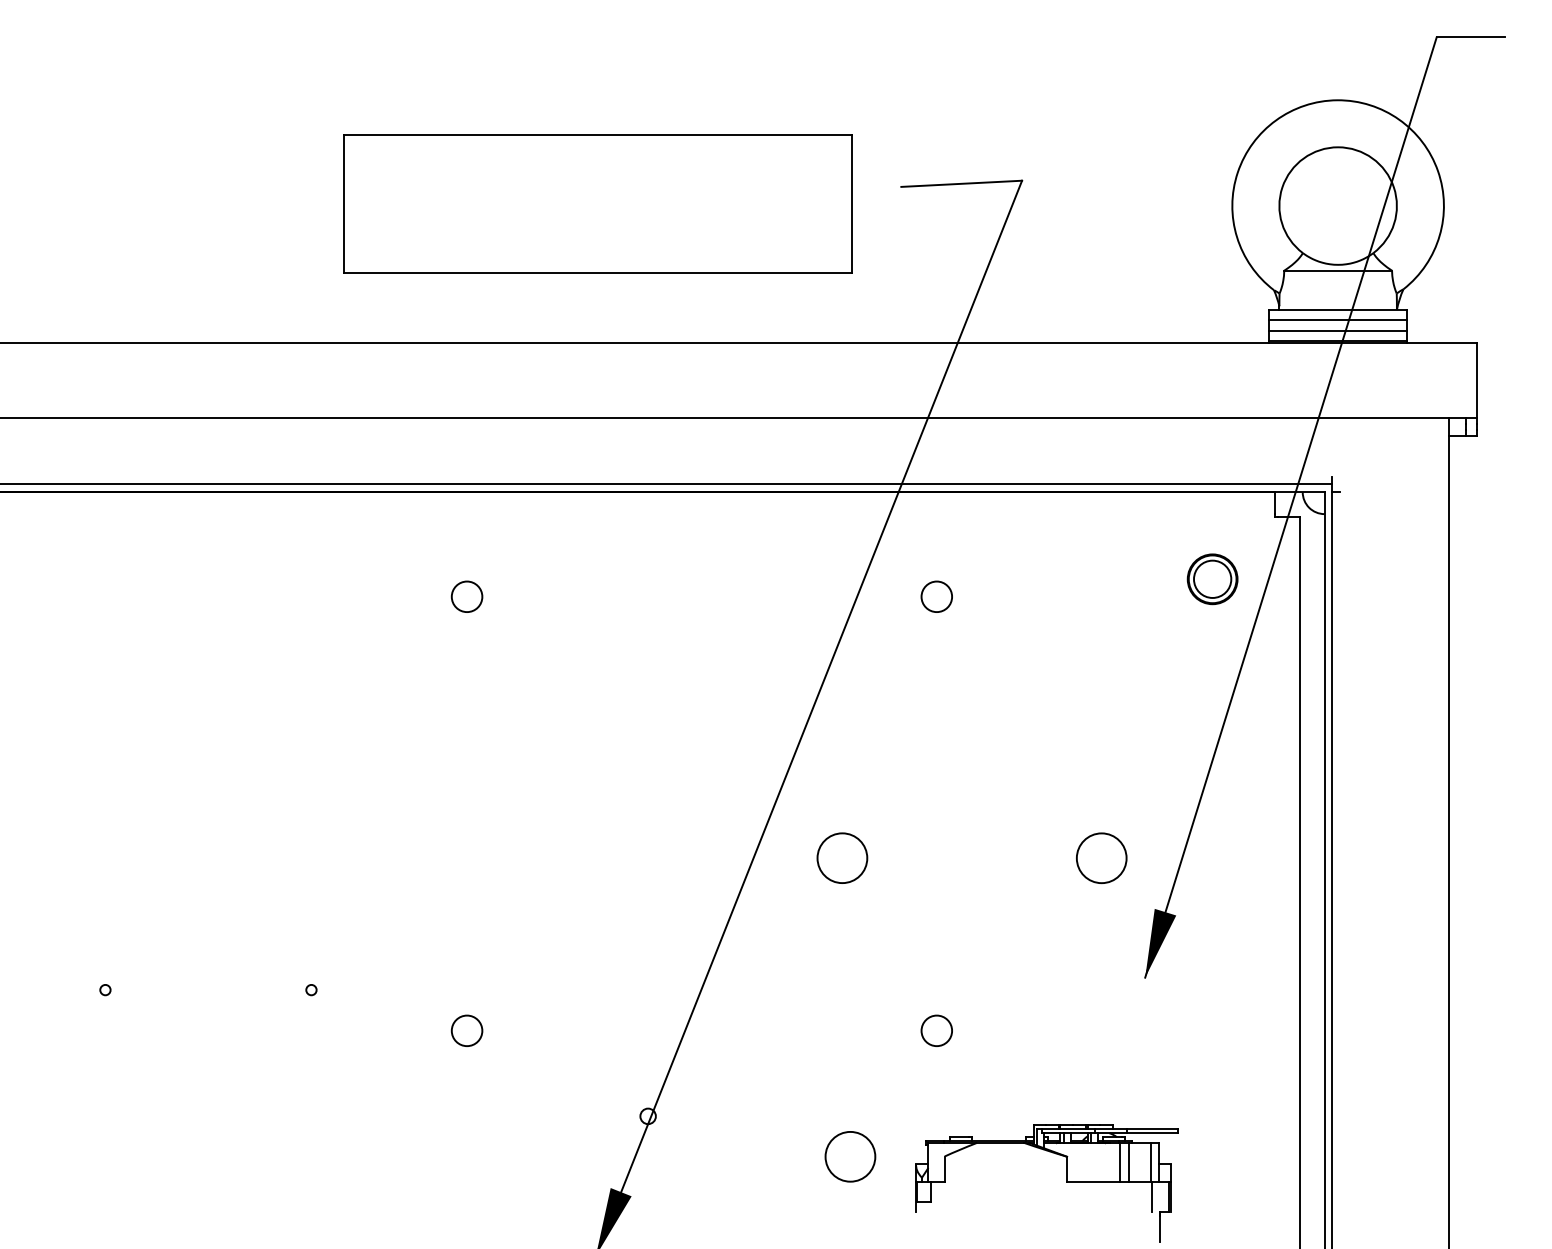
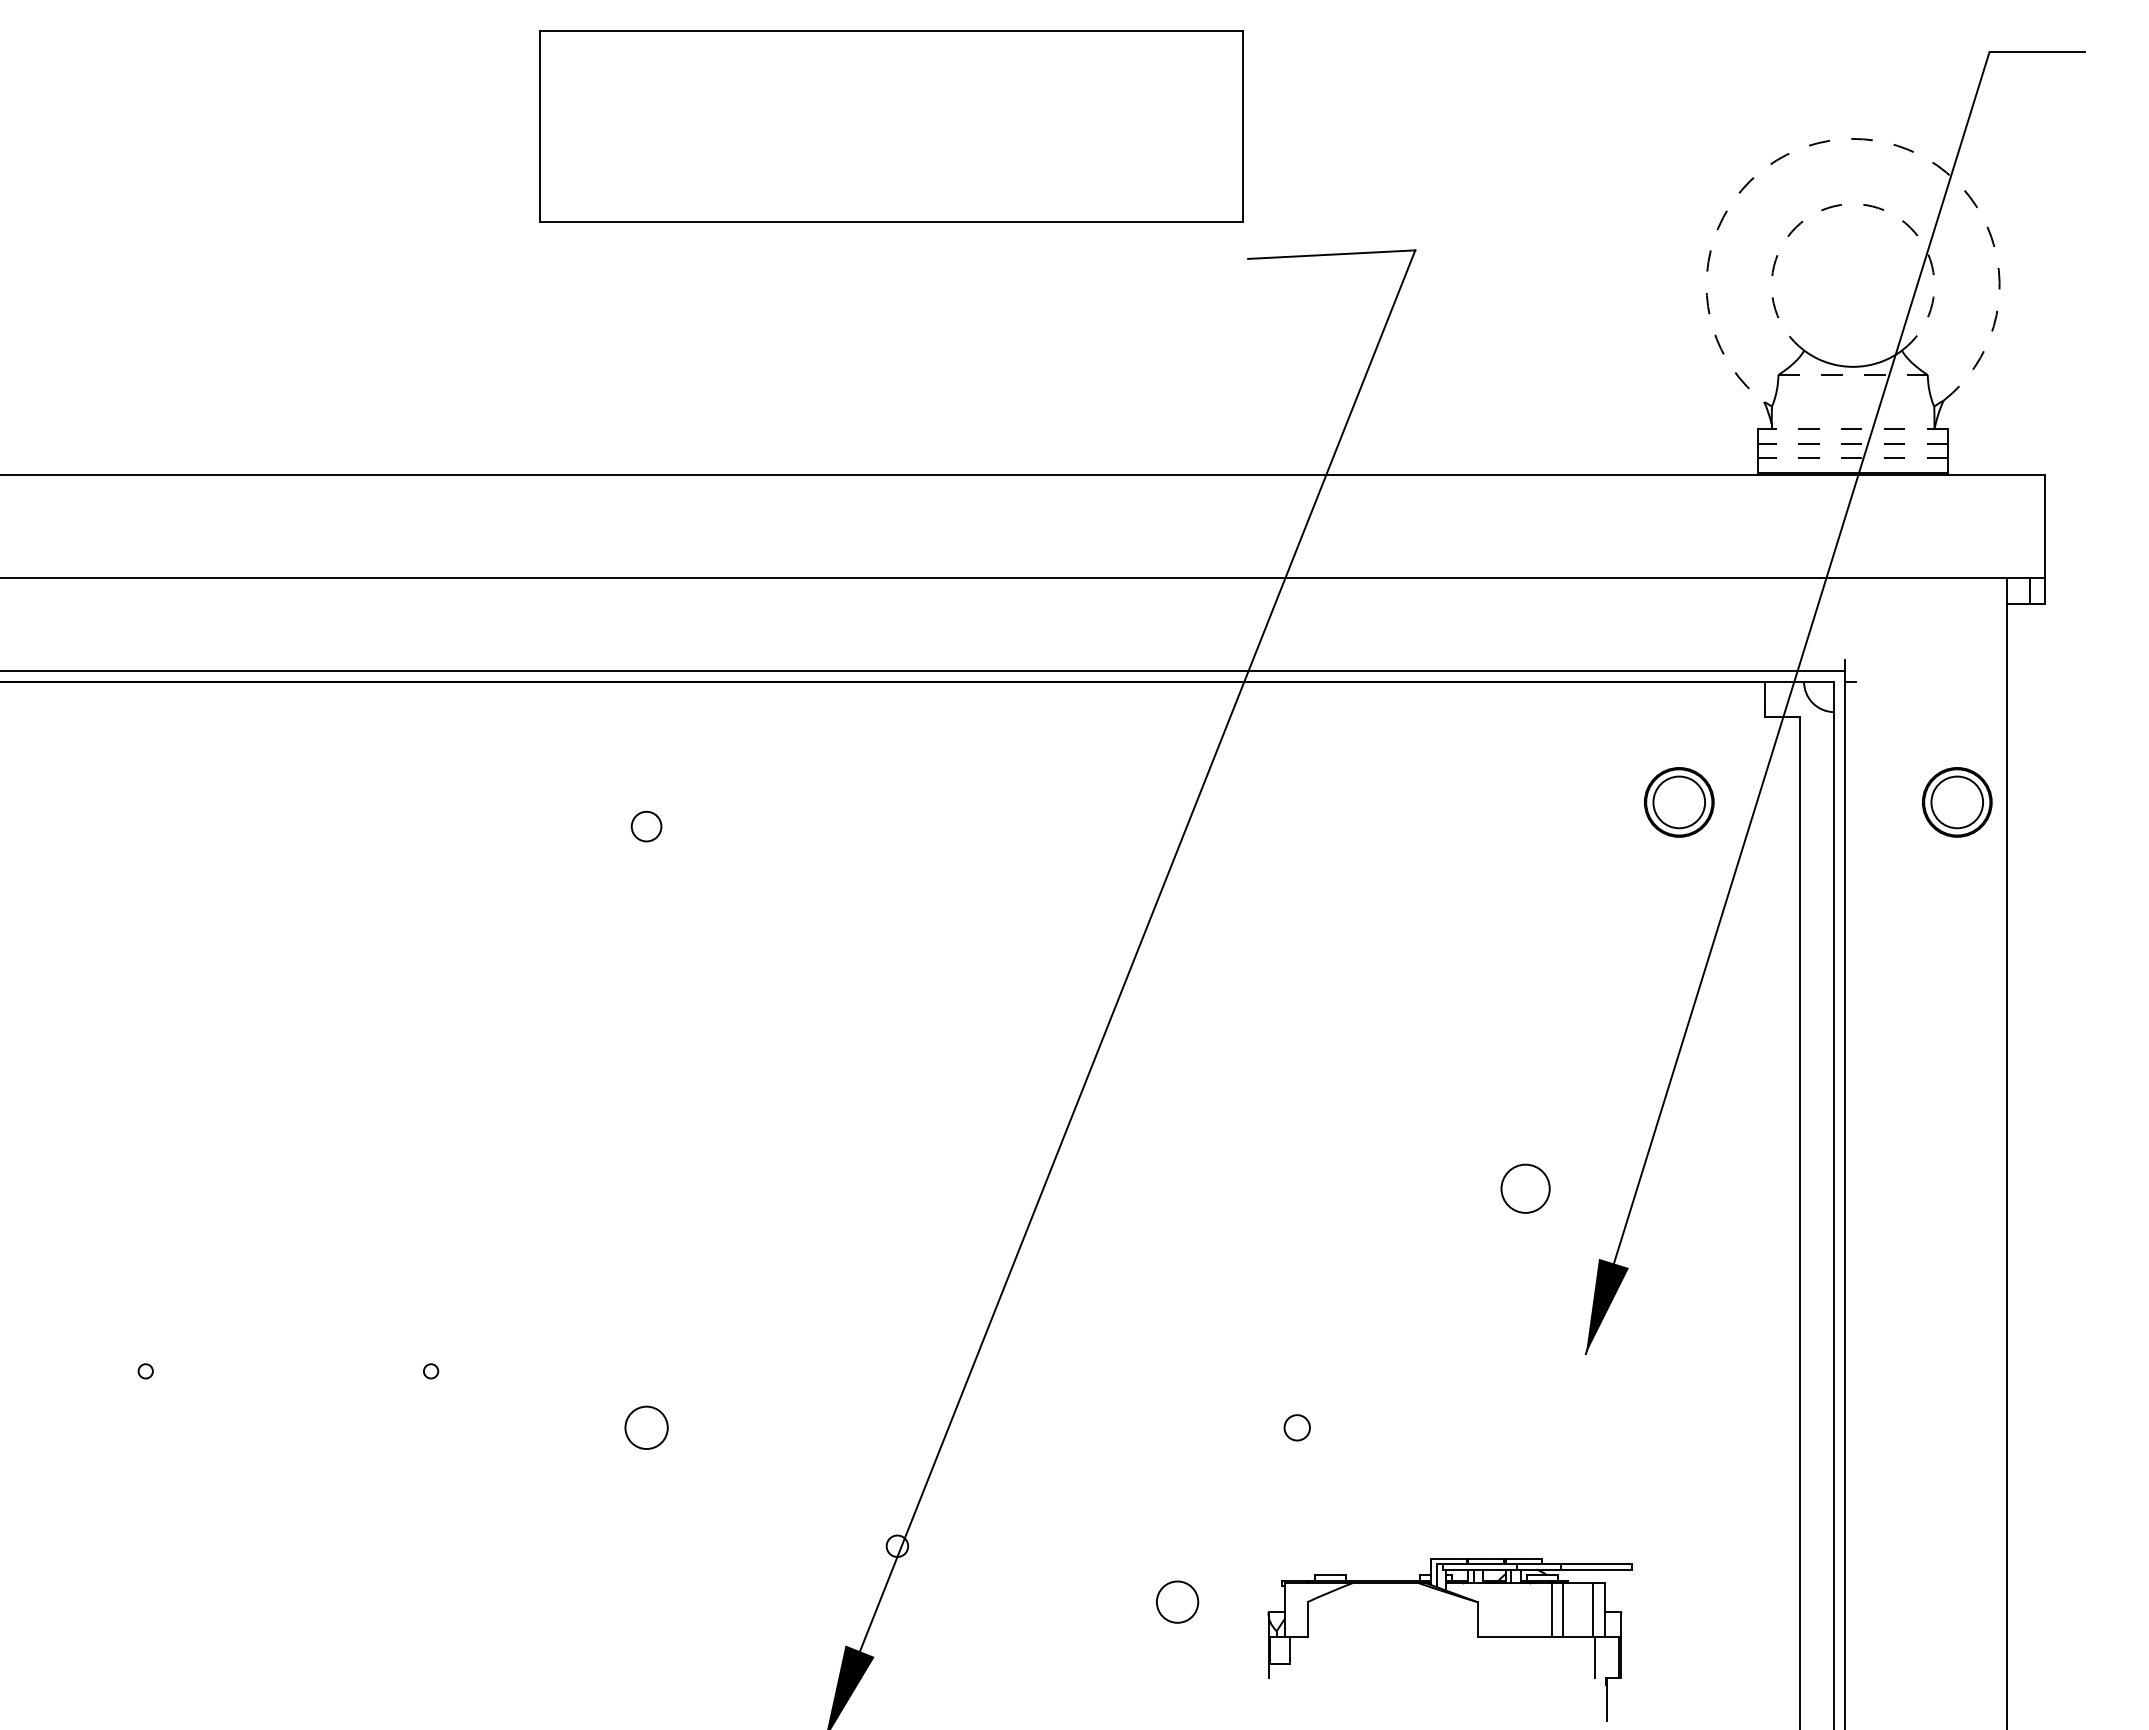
arc: (1337, 99) -> (1852, 138), solid -> dashed
arc: (1338, 147) -> (1853, 204), solid -> dashed
part: (597, 203) -> (891, 126), moved
line: (1338, 271) -> (1853, 375), solid -> dashed
line: (1337, 310) -> (1852, 429), solid -> dashed
line: (1337, 320) -> (1852, 443), solid -> dashed
line: (1337, 331) -> (1852, 458), solid -> dashed
part: (1413, 579) -> (1957, 802), added
circle: (466, 596) -> (646, 826), size x0.7
circle: (937, 596) -> (1297, 826), removed
circle: (842, 858) -> (1166, 1188), removed
circle: (1101, 858) -> (1525, 1188), size x0.7
circle: (937, 1030) -> (1297, 1427), size x0.6
circle: (850, 1156) -> (1177, 1601), size x0.6

